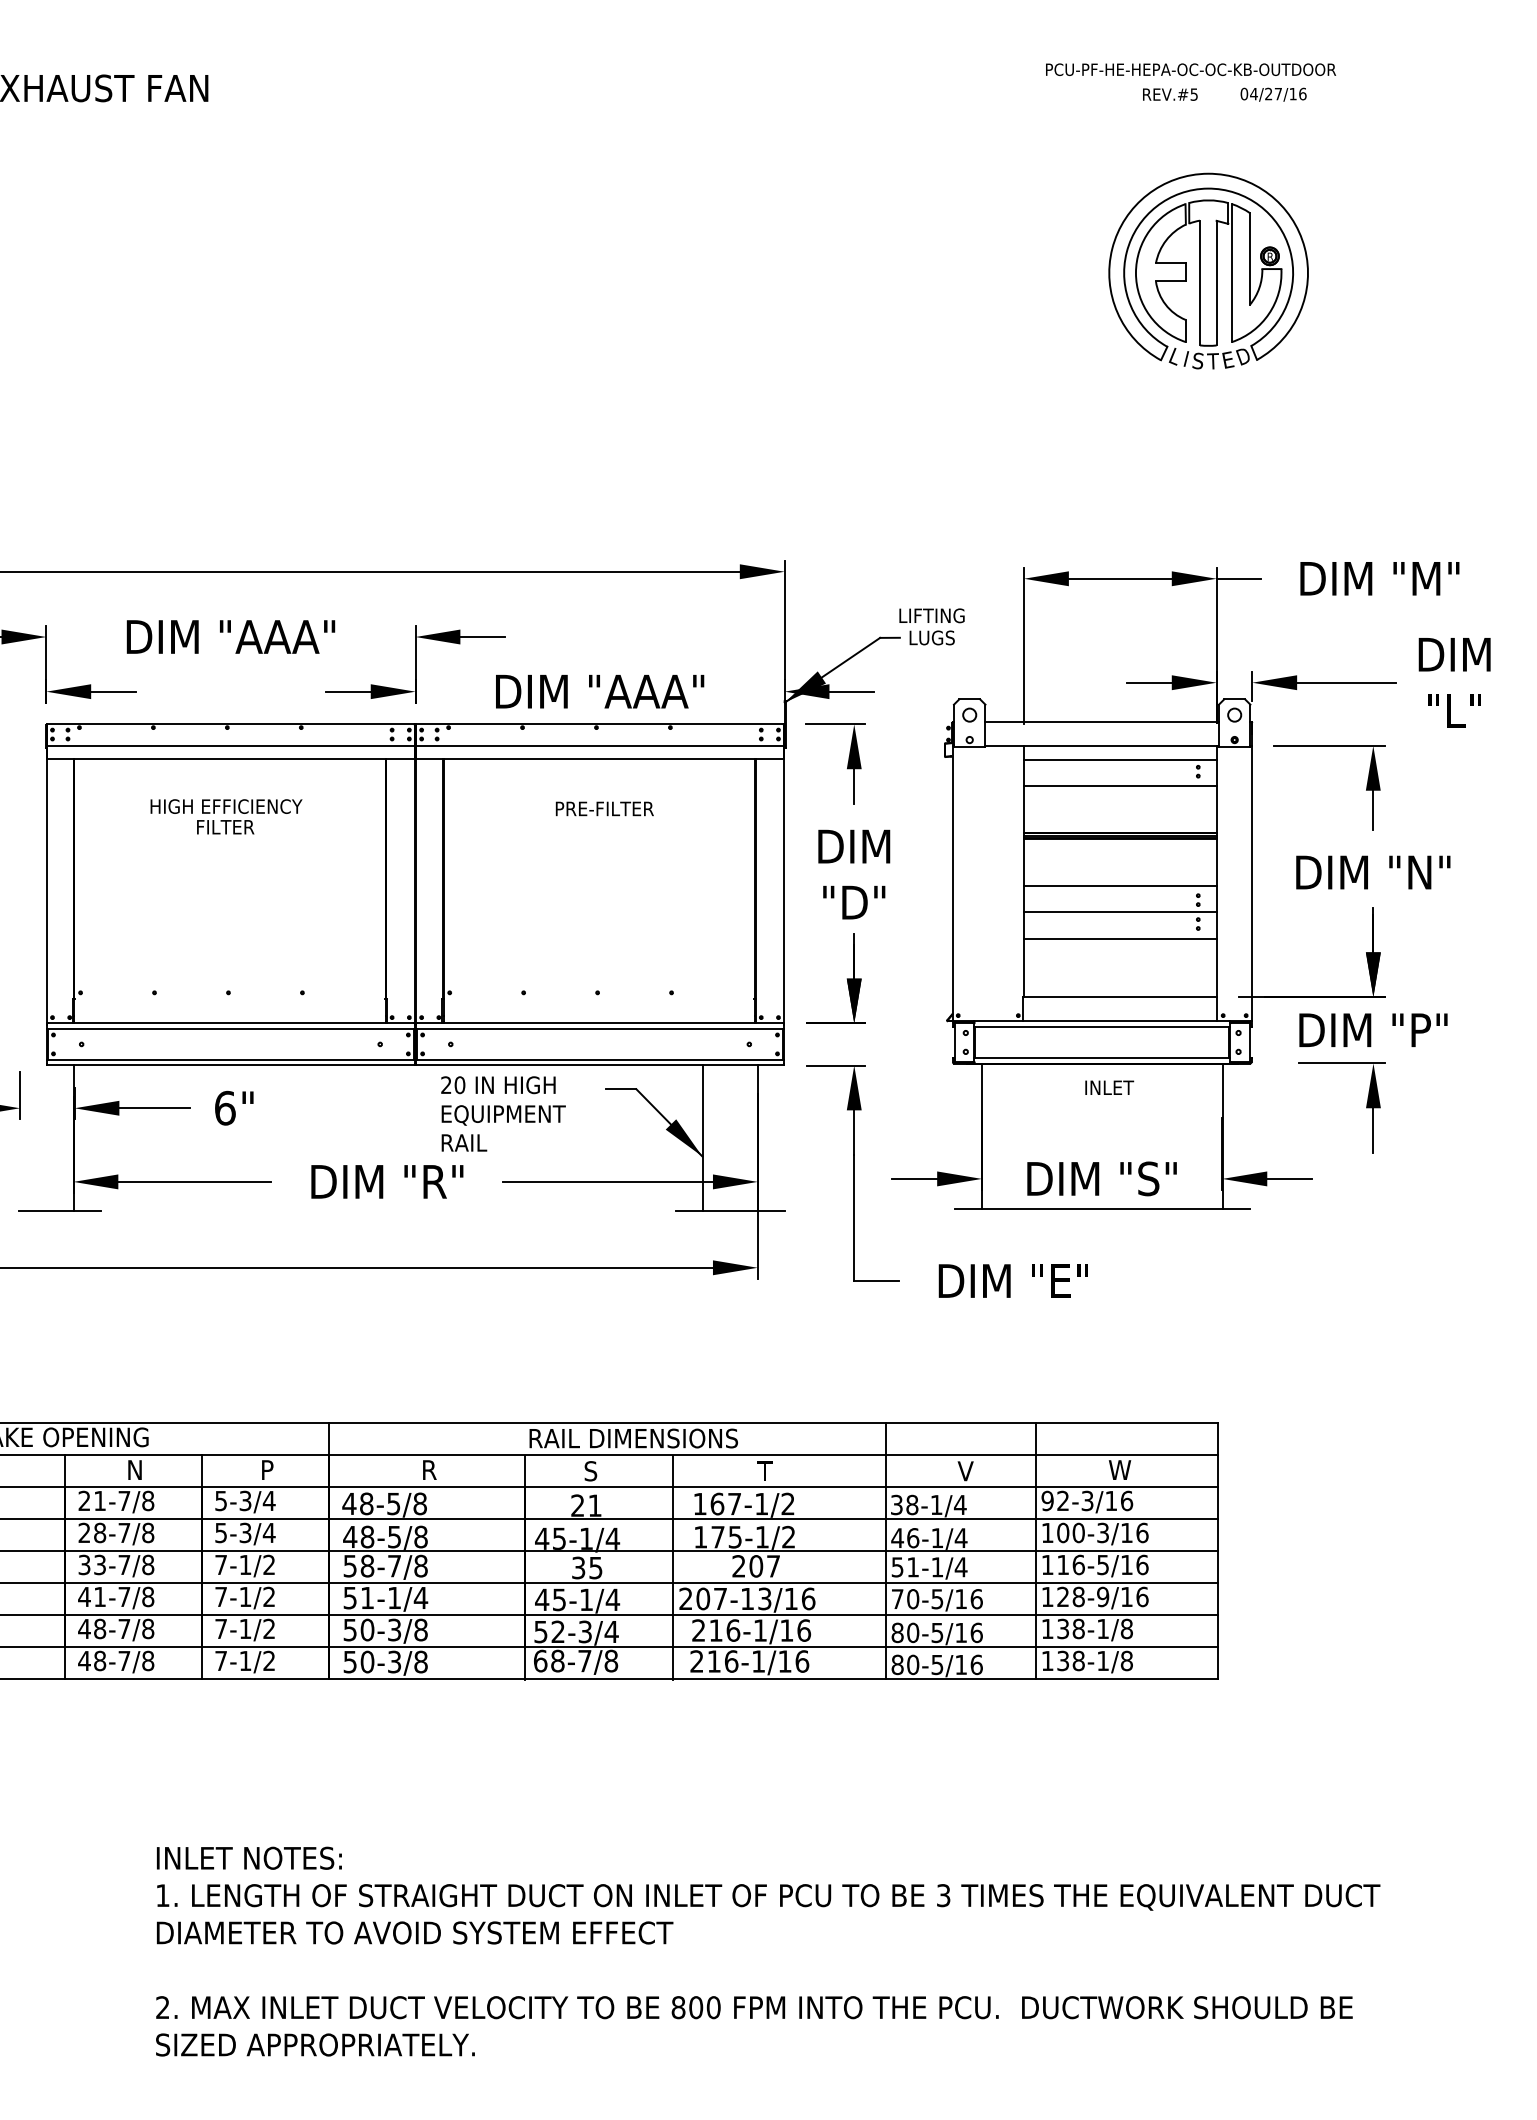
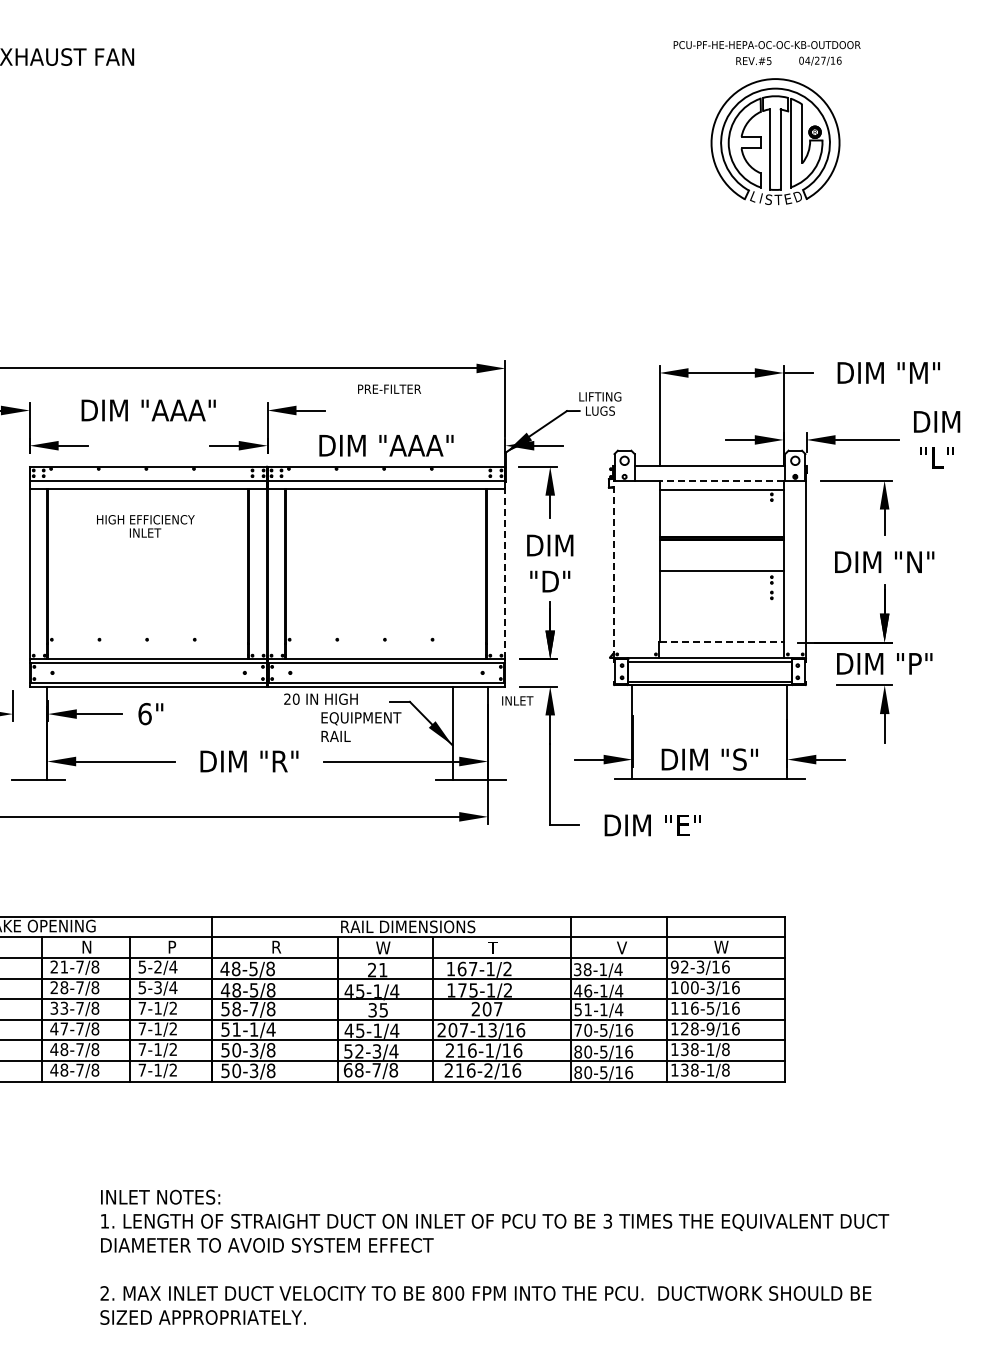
part: (1208, 270) -> (775, 141), moved
line: (1120, 745) -> (721, 480), solid -> dashed
line: (1120, 786) -> (721, 506), removed
text: (604, 807) -> (389, 388), moved
text: (224, 826) -> (144, 532), FILTER -> INLET
line: (952, 883) -> (613, 569), solid -> dashed
line: (784, 885) -> (505, 570), solid -> dashed
line: (1120, 911) -> (721, 587), removed
line: (1120, 938) -> (721, 604), removed
line: (1121, 997) -> (722, 642), solid -> dashed
text: (1109, 1087) -> (517, 700), moved
text: (503, 1127) -> (361, 726), moved
text: (595, 1470) -> (383, 947), S -> W
text: (244, 1501) -> (157, 967), 5-3/4 -> 5-2/4
text: (98, 1596) -> (63, 1028), 41-7/8 -> 47-7/8
text: (758, 1661) -> (488, 1070), 216-1/16 -> 216-2/16

